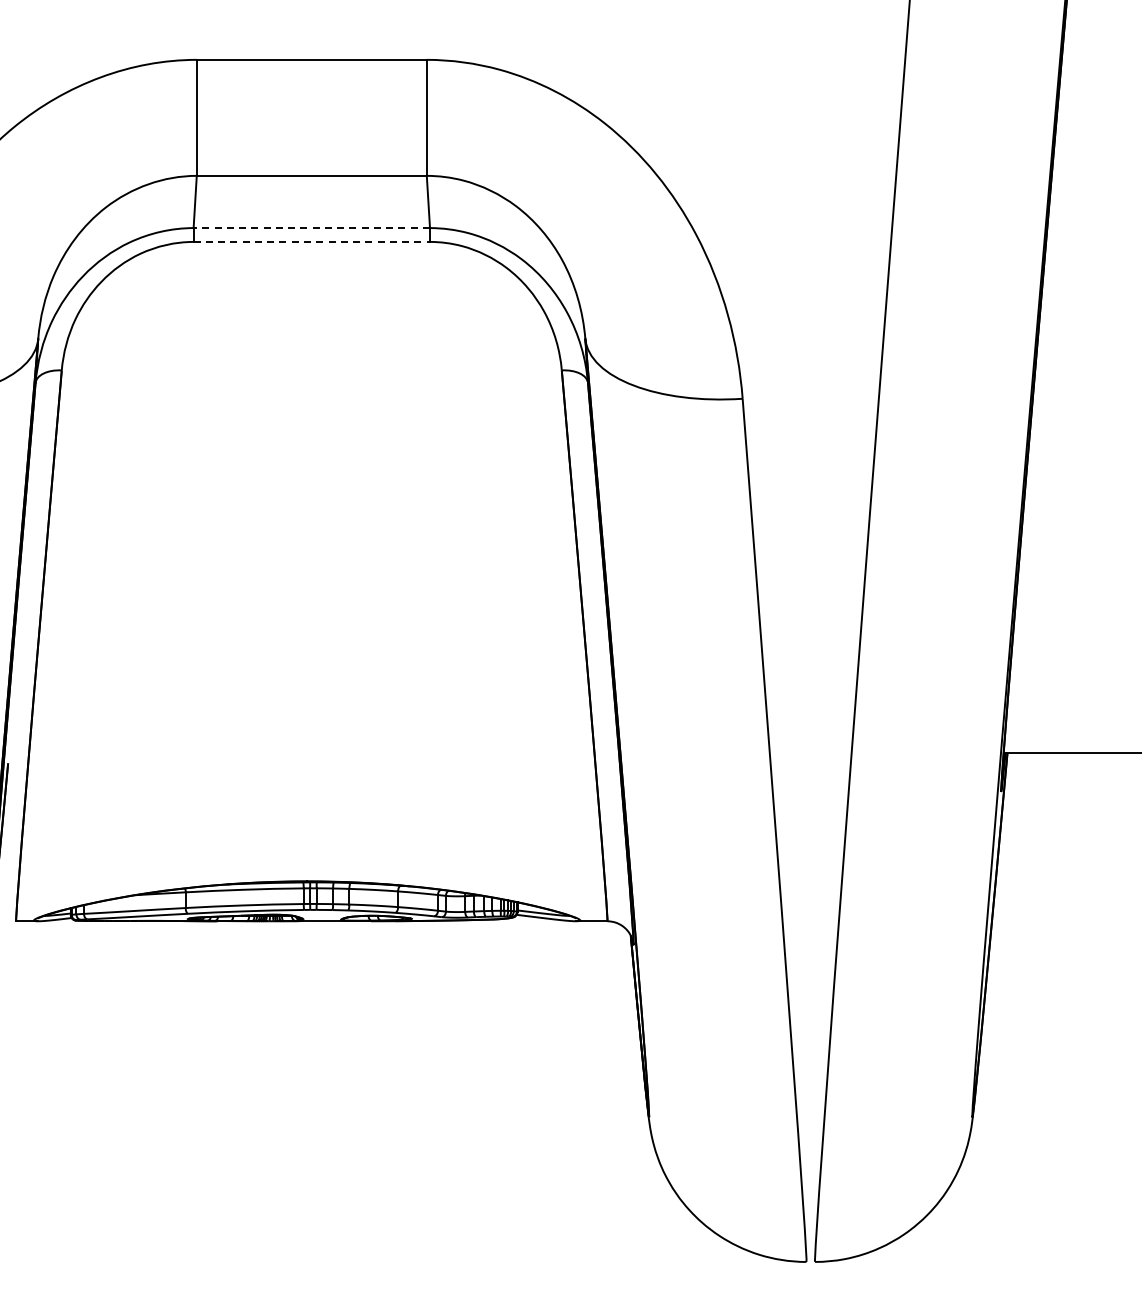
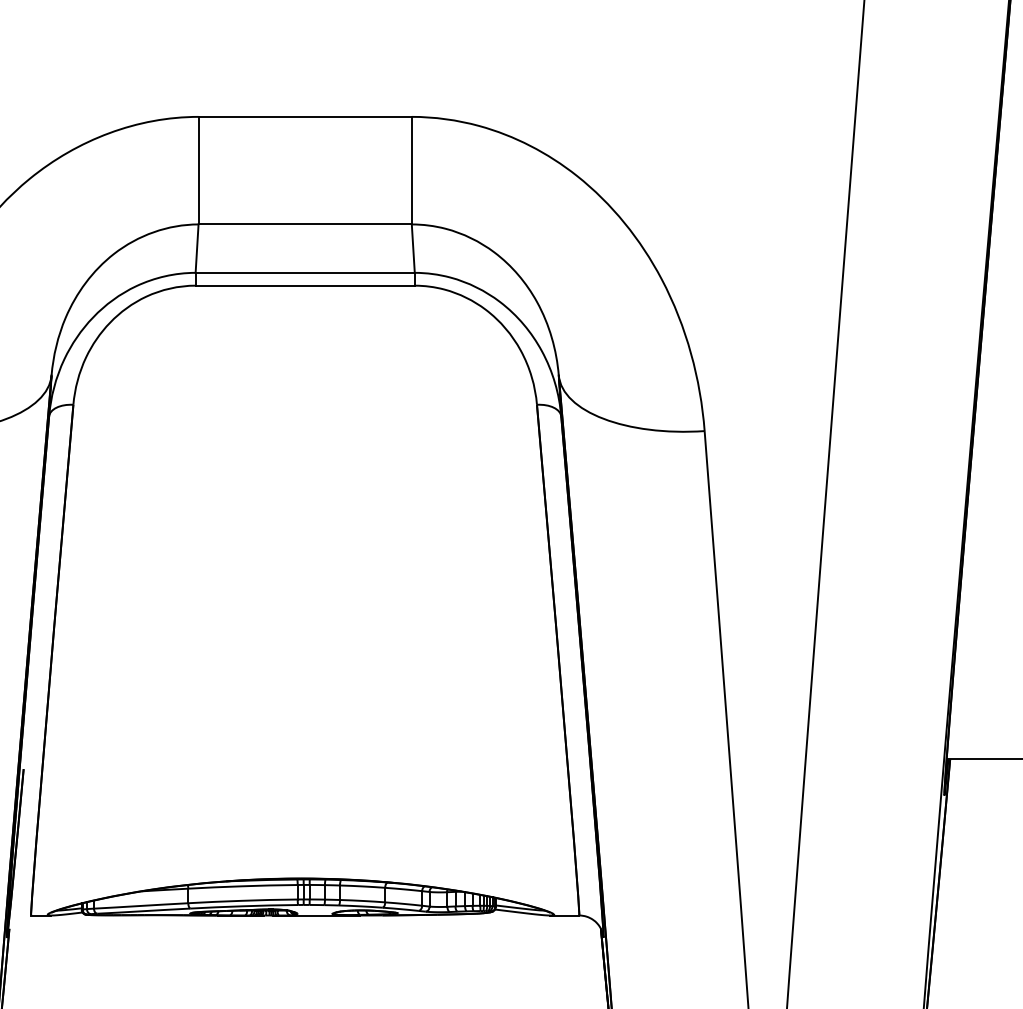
line: (311, 228) -> (304, 273), dashed -> solid
line: (312, 241) -> (305, 285), dashed -> solid

